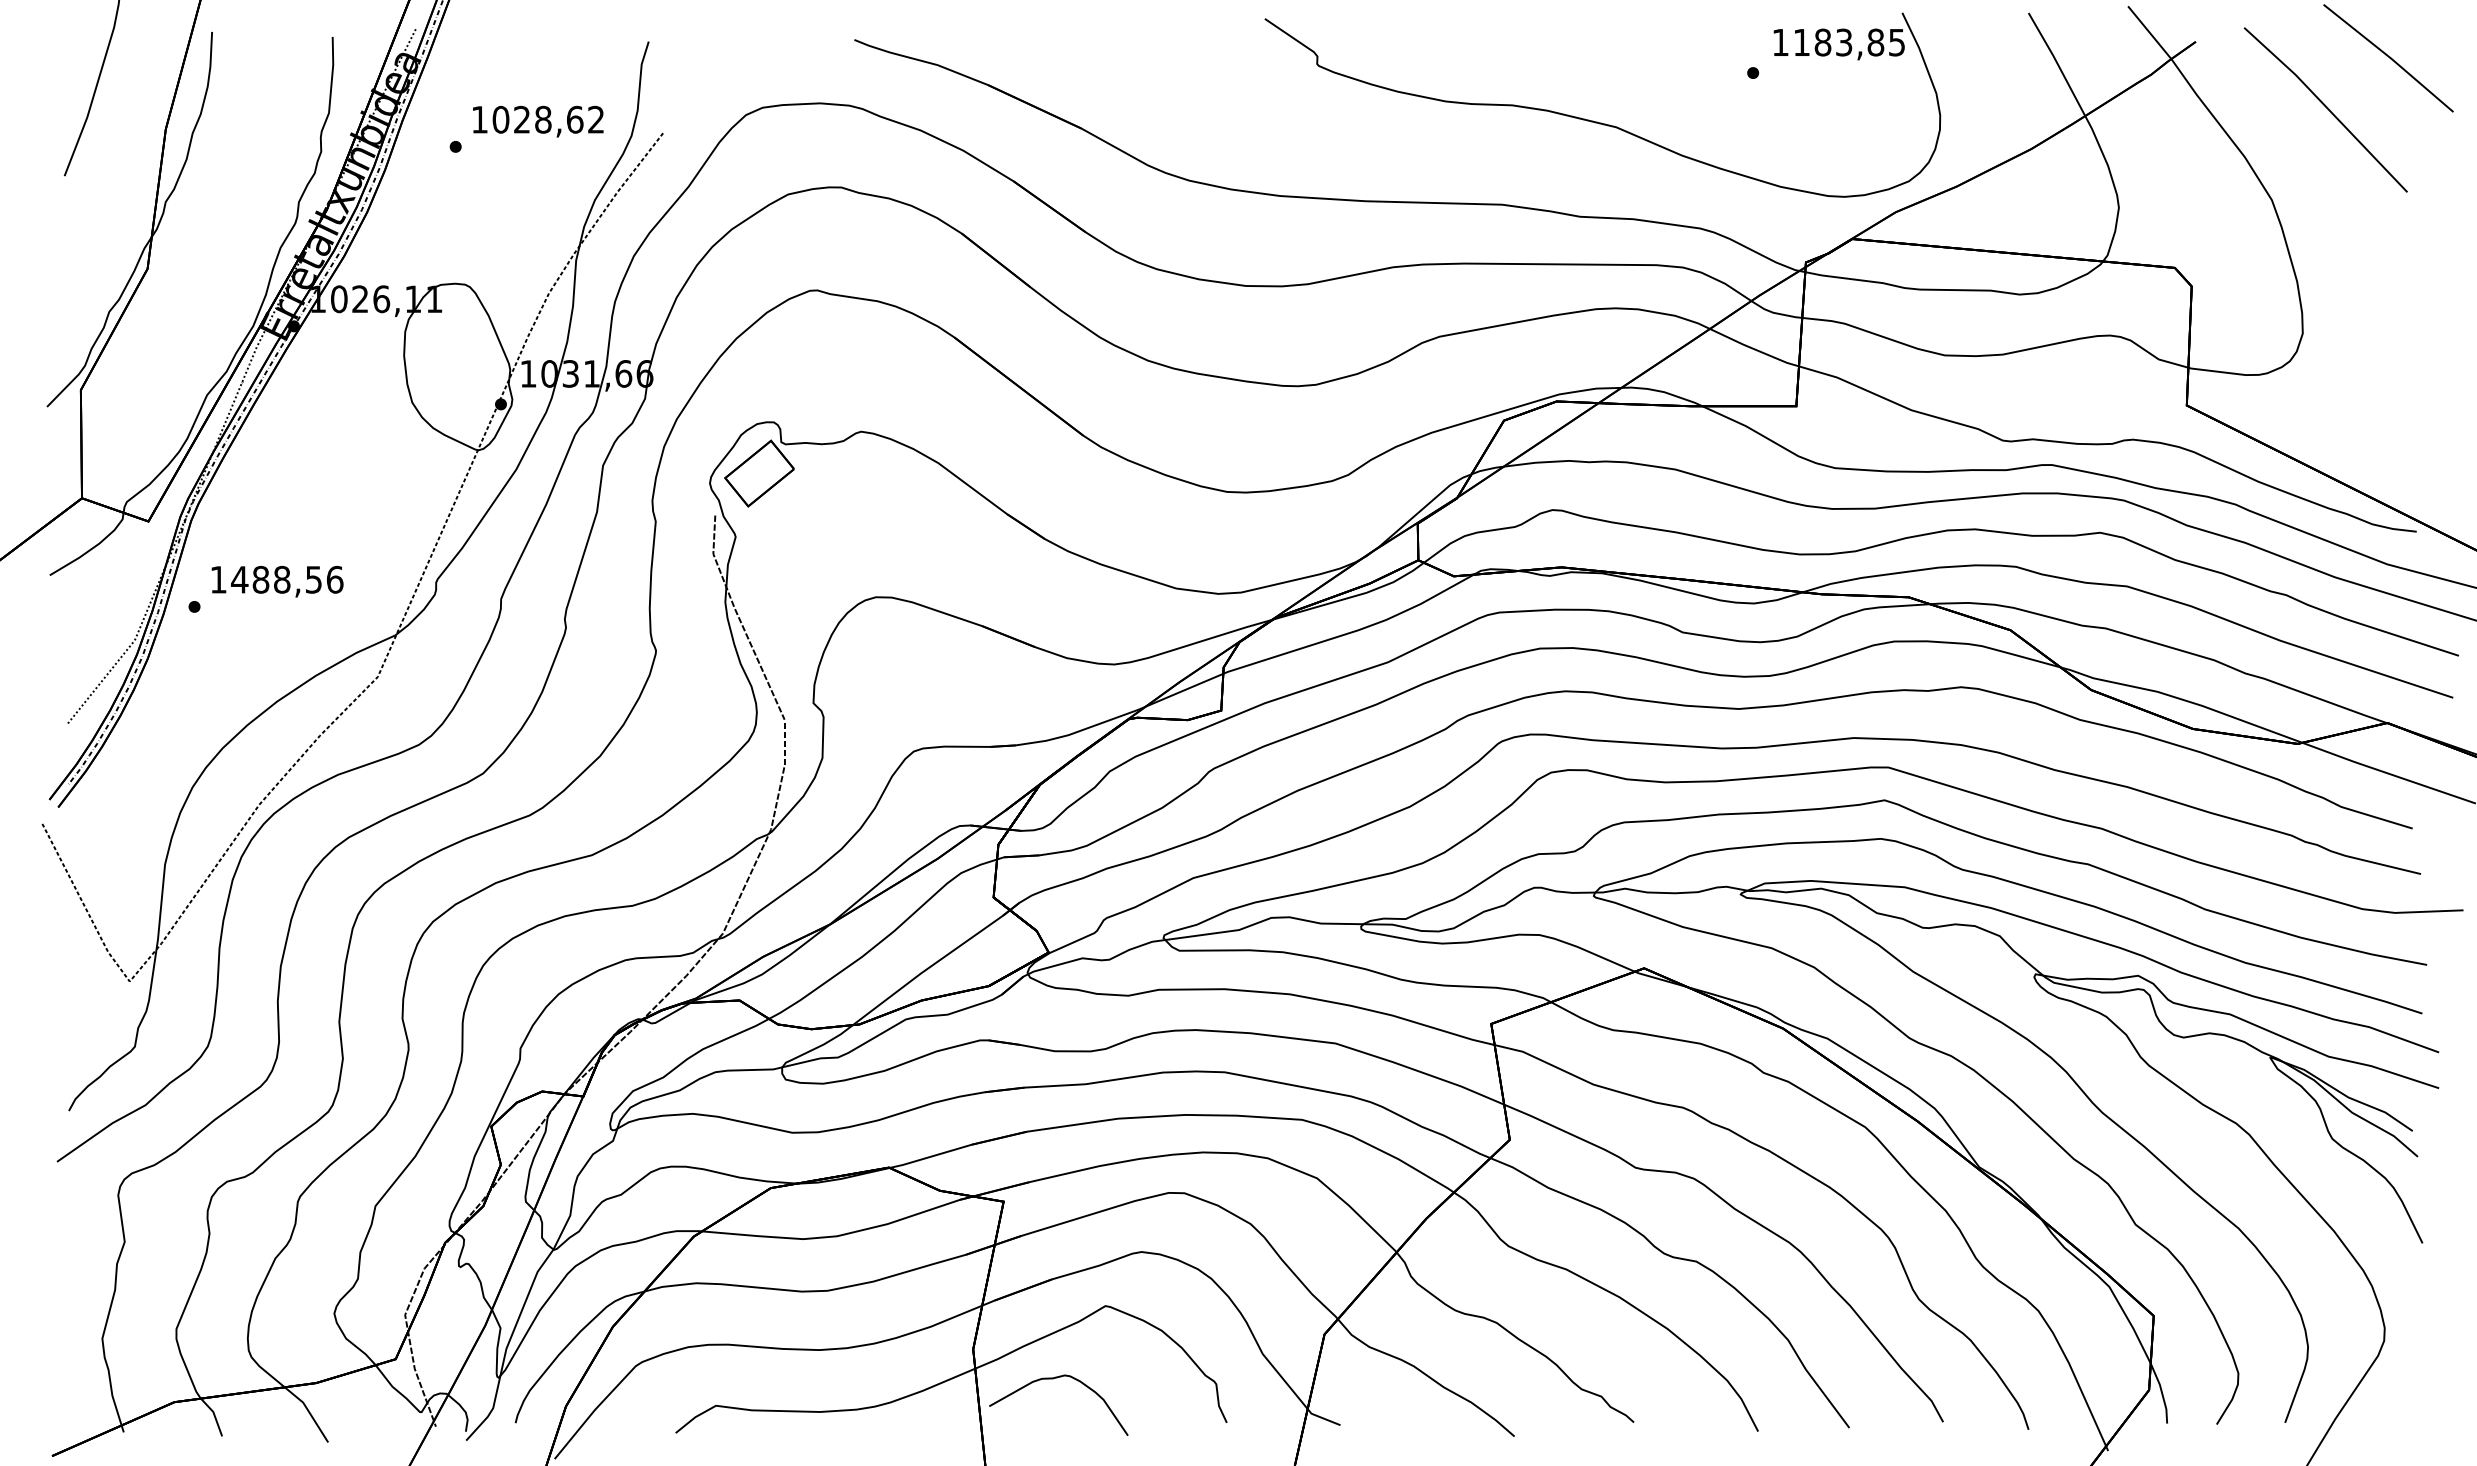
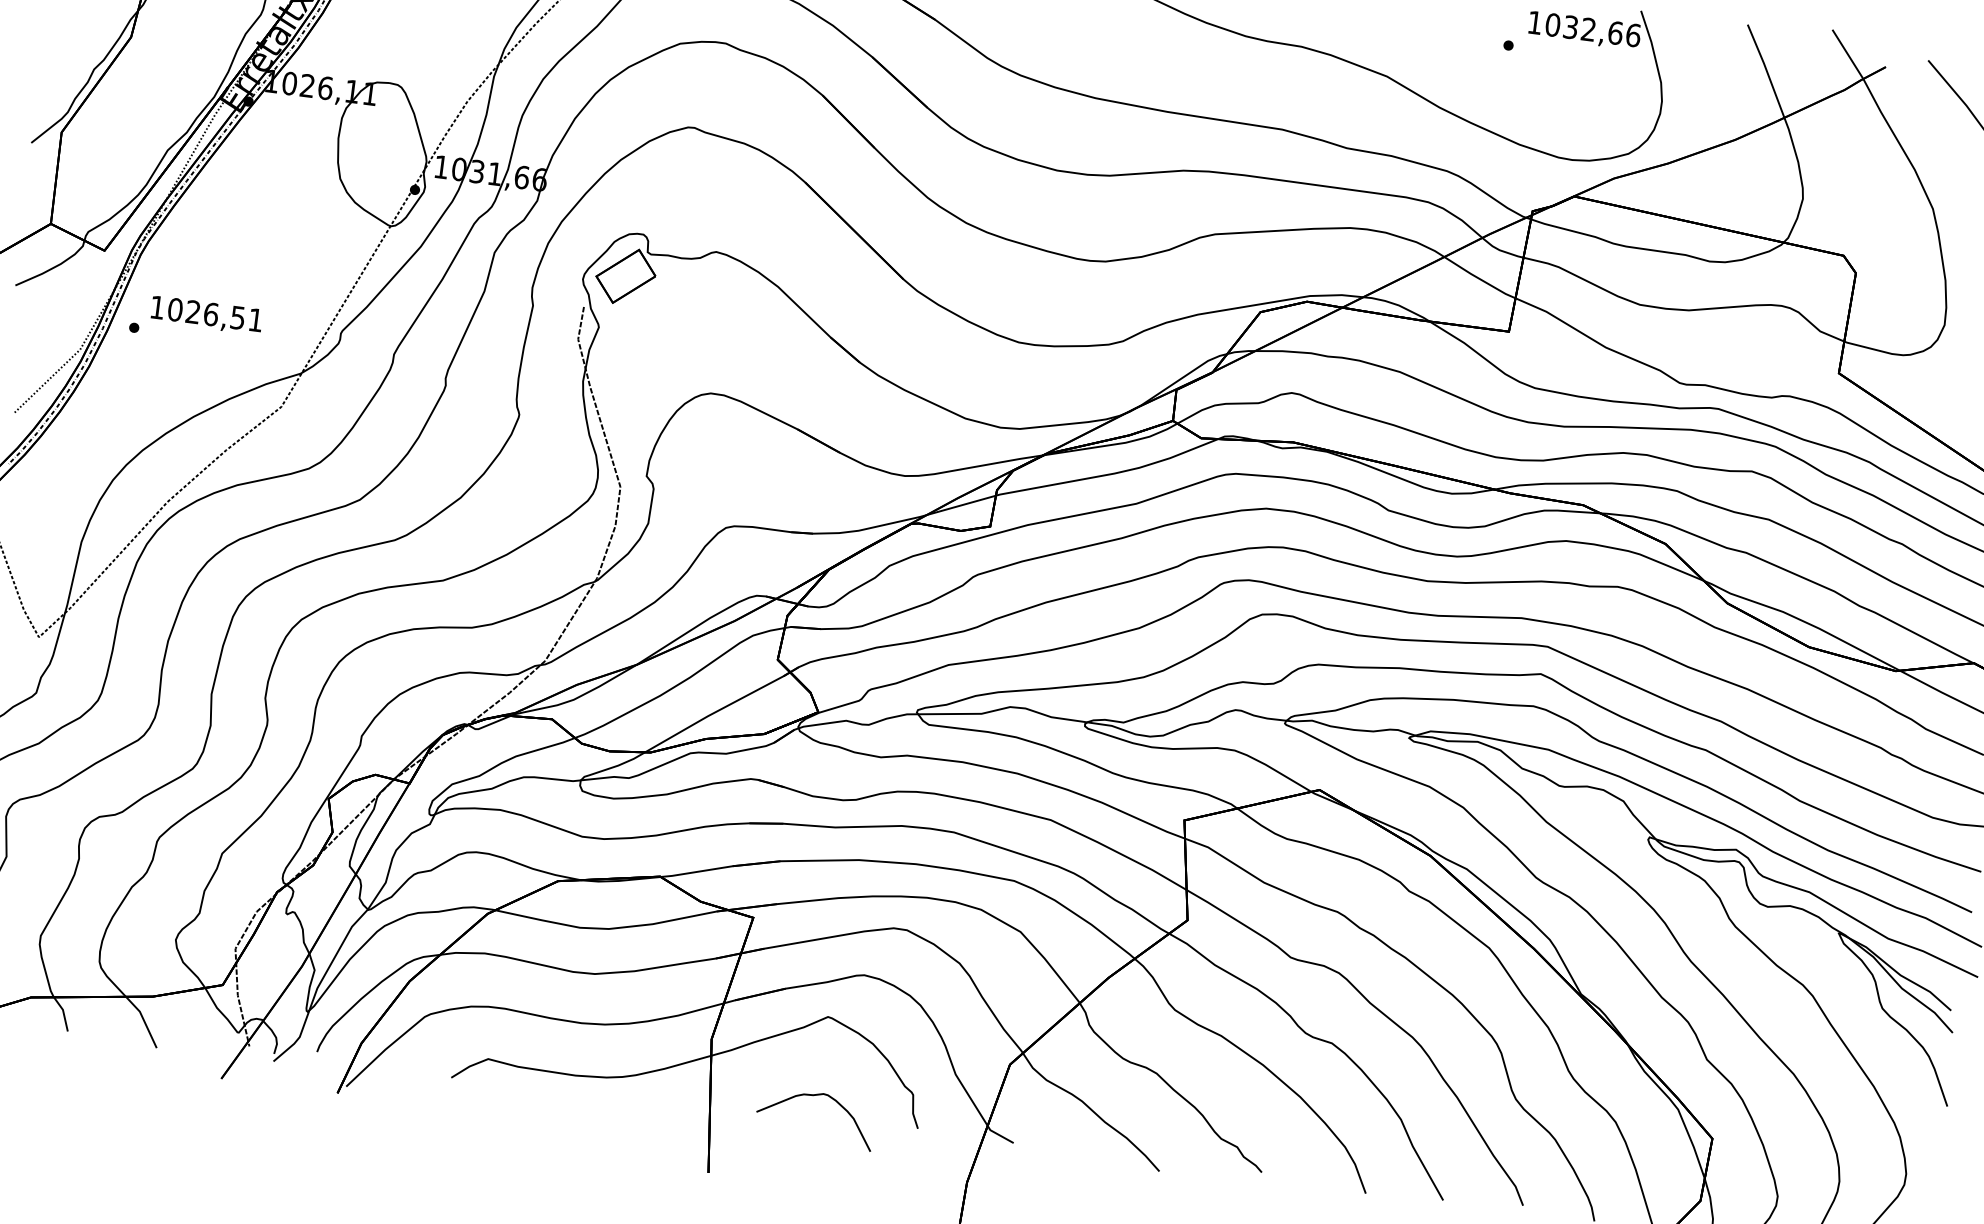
text: (1849, 42) -> (1593, 30), 1183,85 -> 1032,66
text: (287, 579) -> (215, 314), 1488,56 -> 1026,51
curve: (1053, 1379) -> (813, 1096), moved

